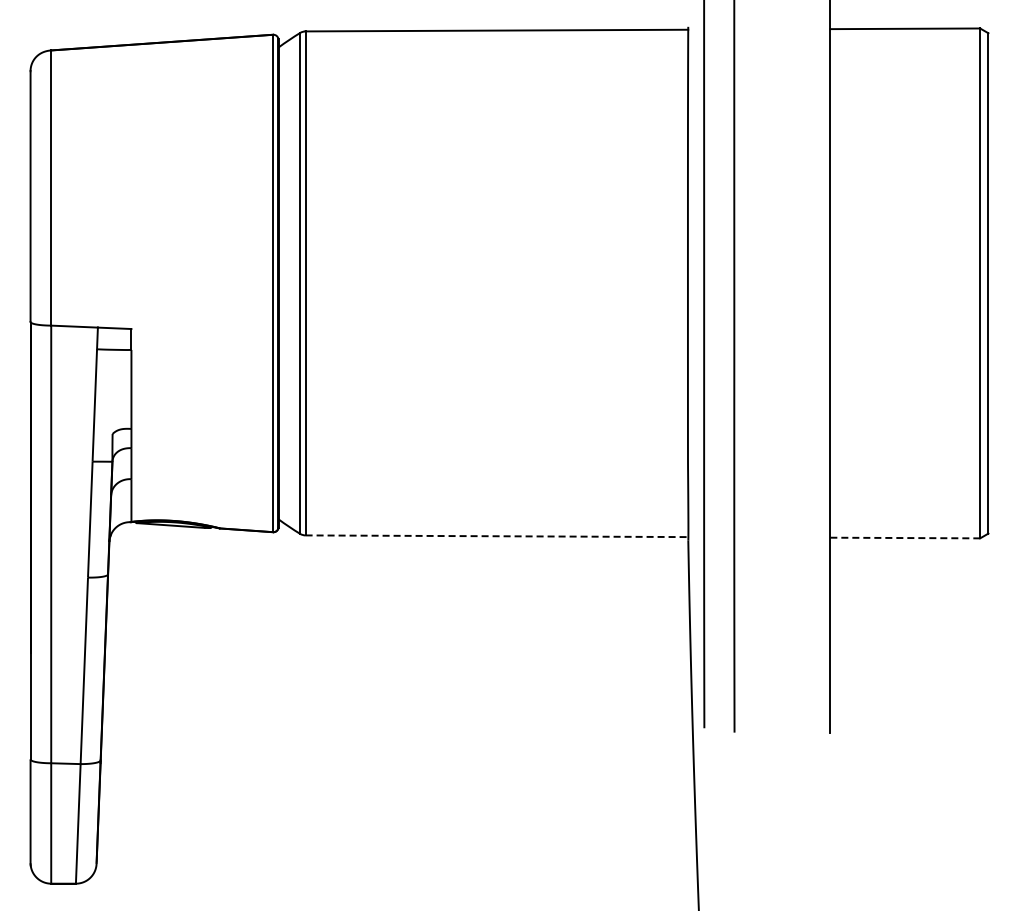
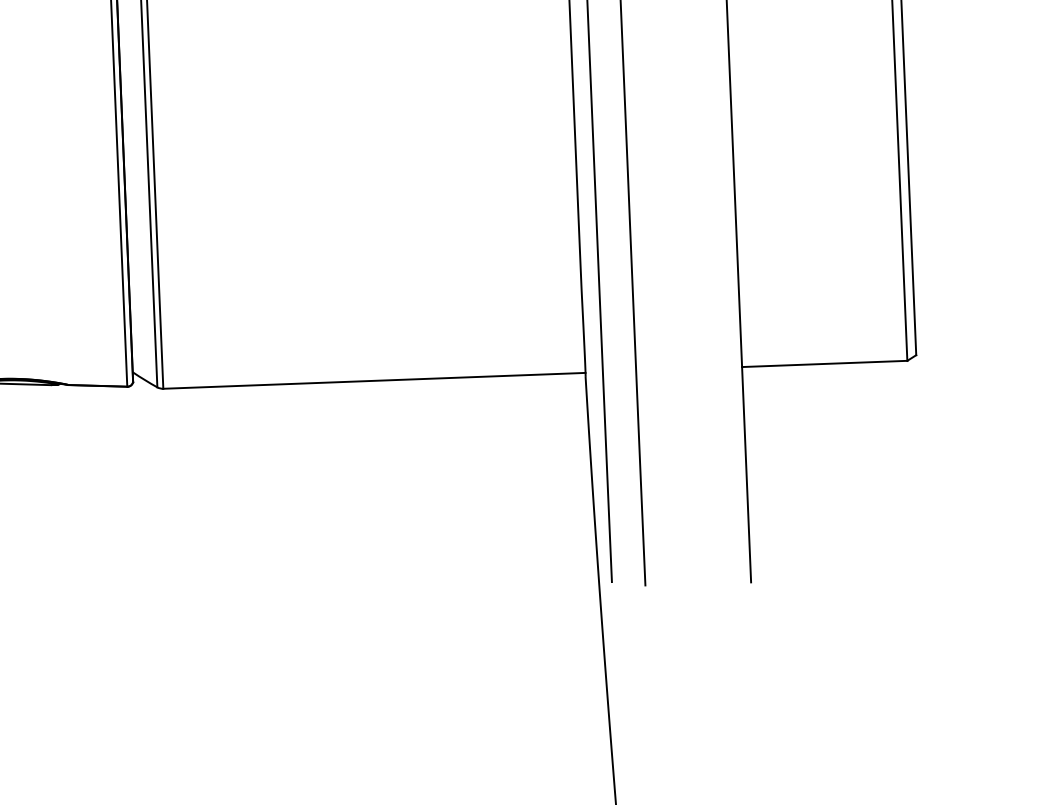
line: (497, 536) -> (375, 381), dashed -> solid
line: (905, 538) -> (825, 364), dashed -> solid

